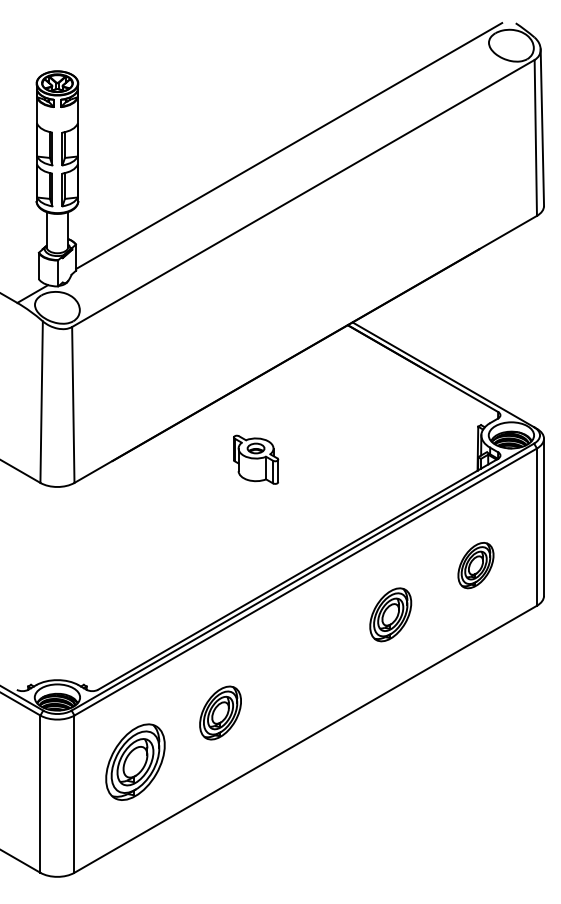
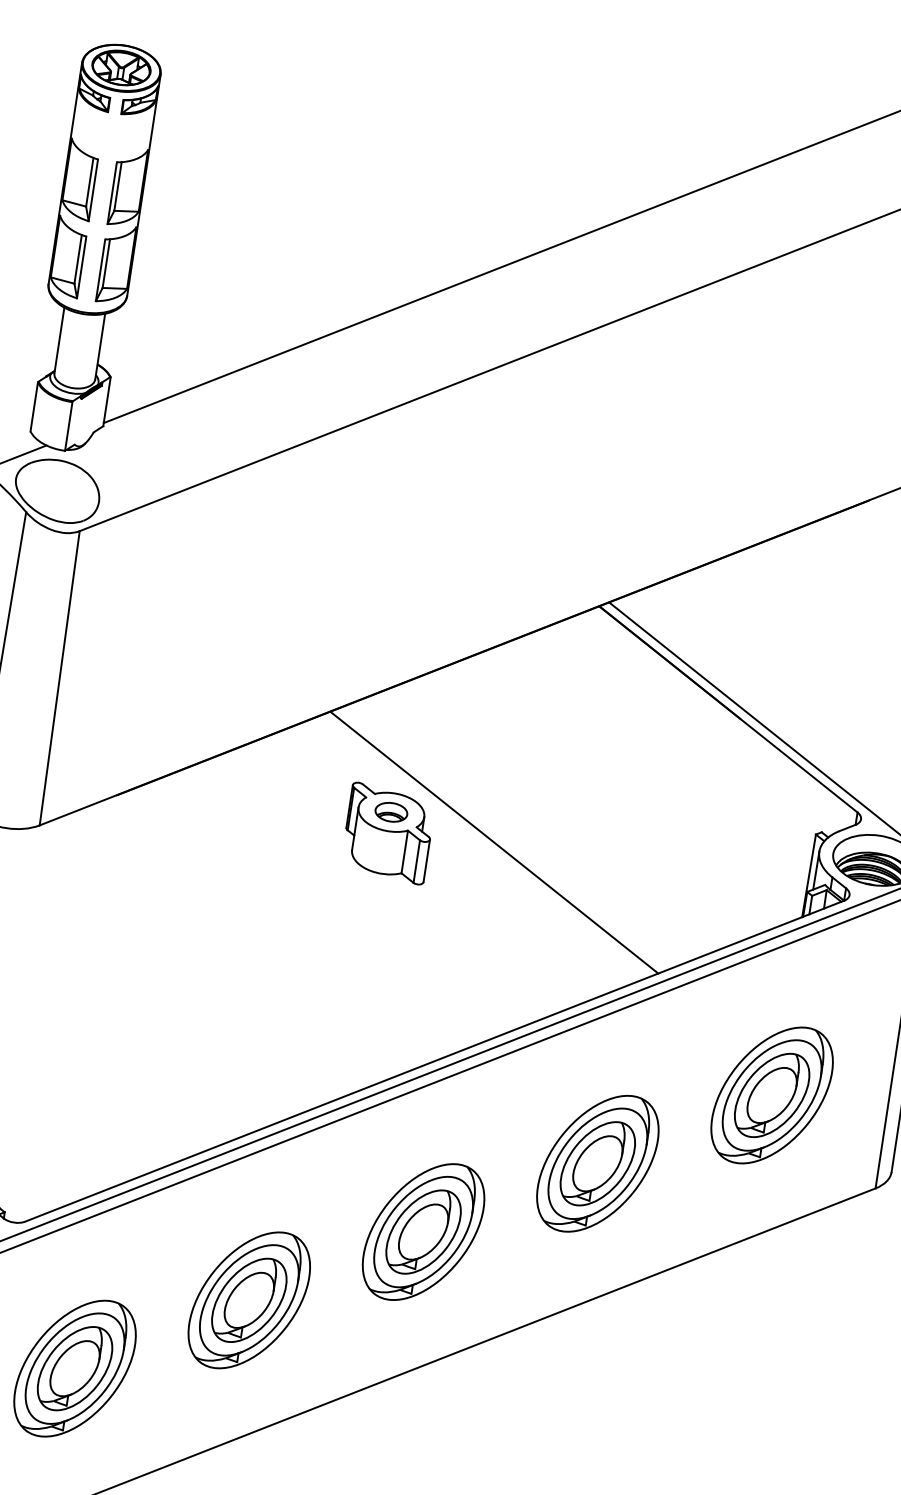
line: (311, 456) -> (493, 843), added
part: (475, 565) -> (771, 1095), size x1.67
part: (390, 614) -> (597, 1163), size x1.43
part: (305, 663) -> (423, 1231), added
part: (220, 712) -> (249, 1299), size x1.43

